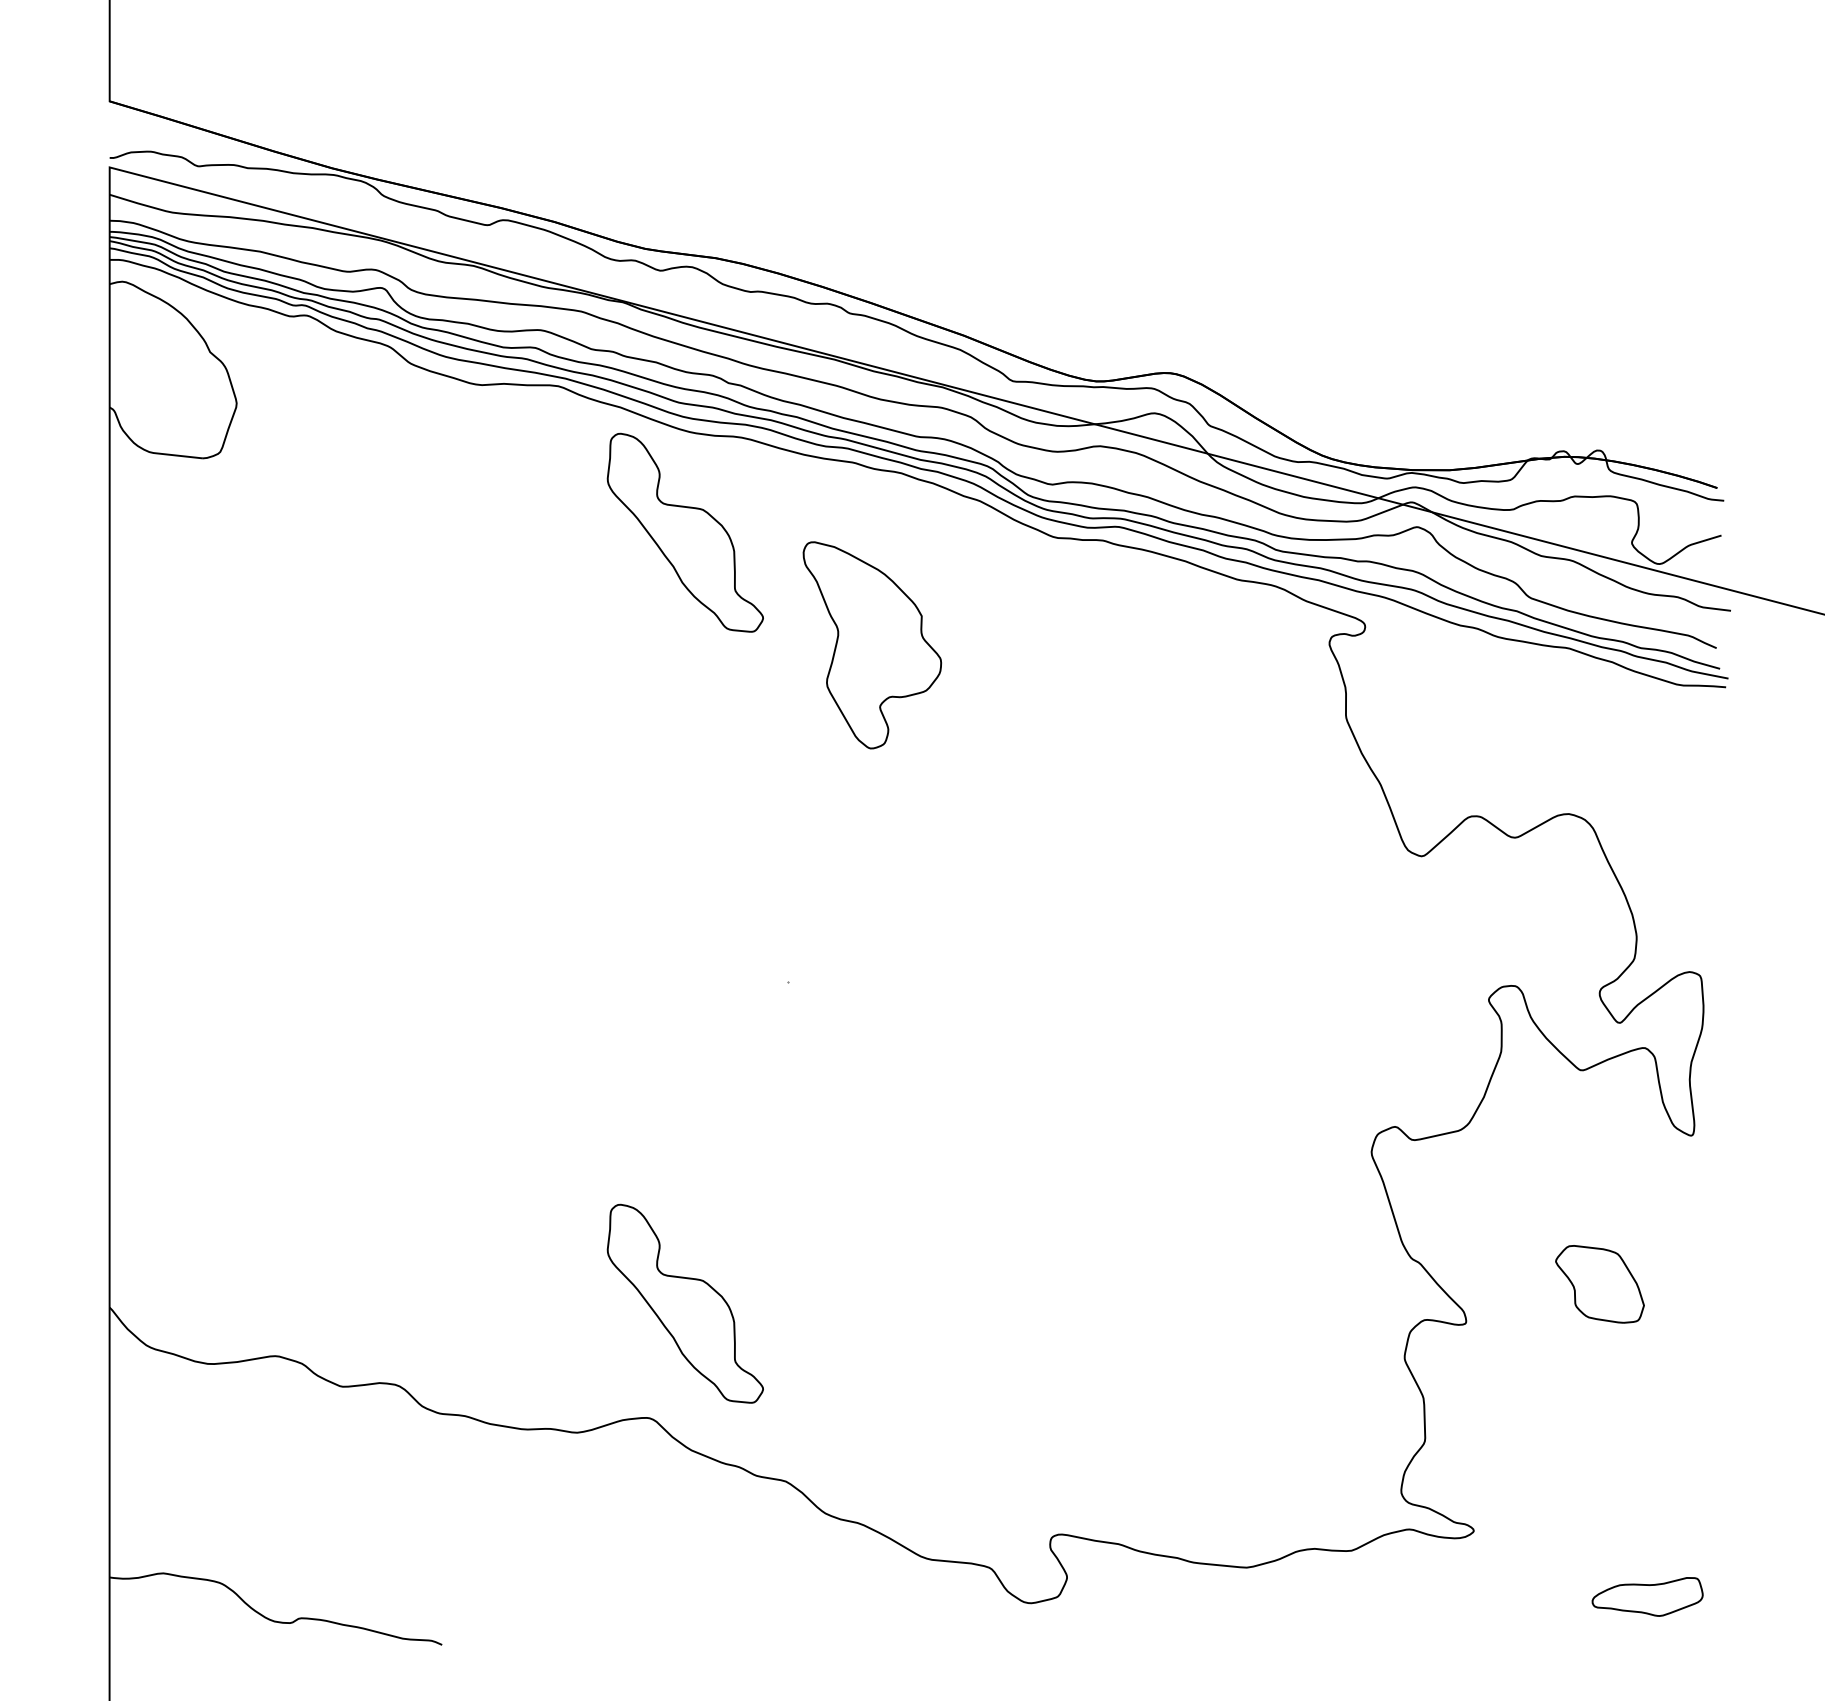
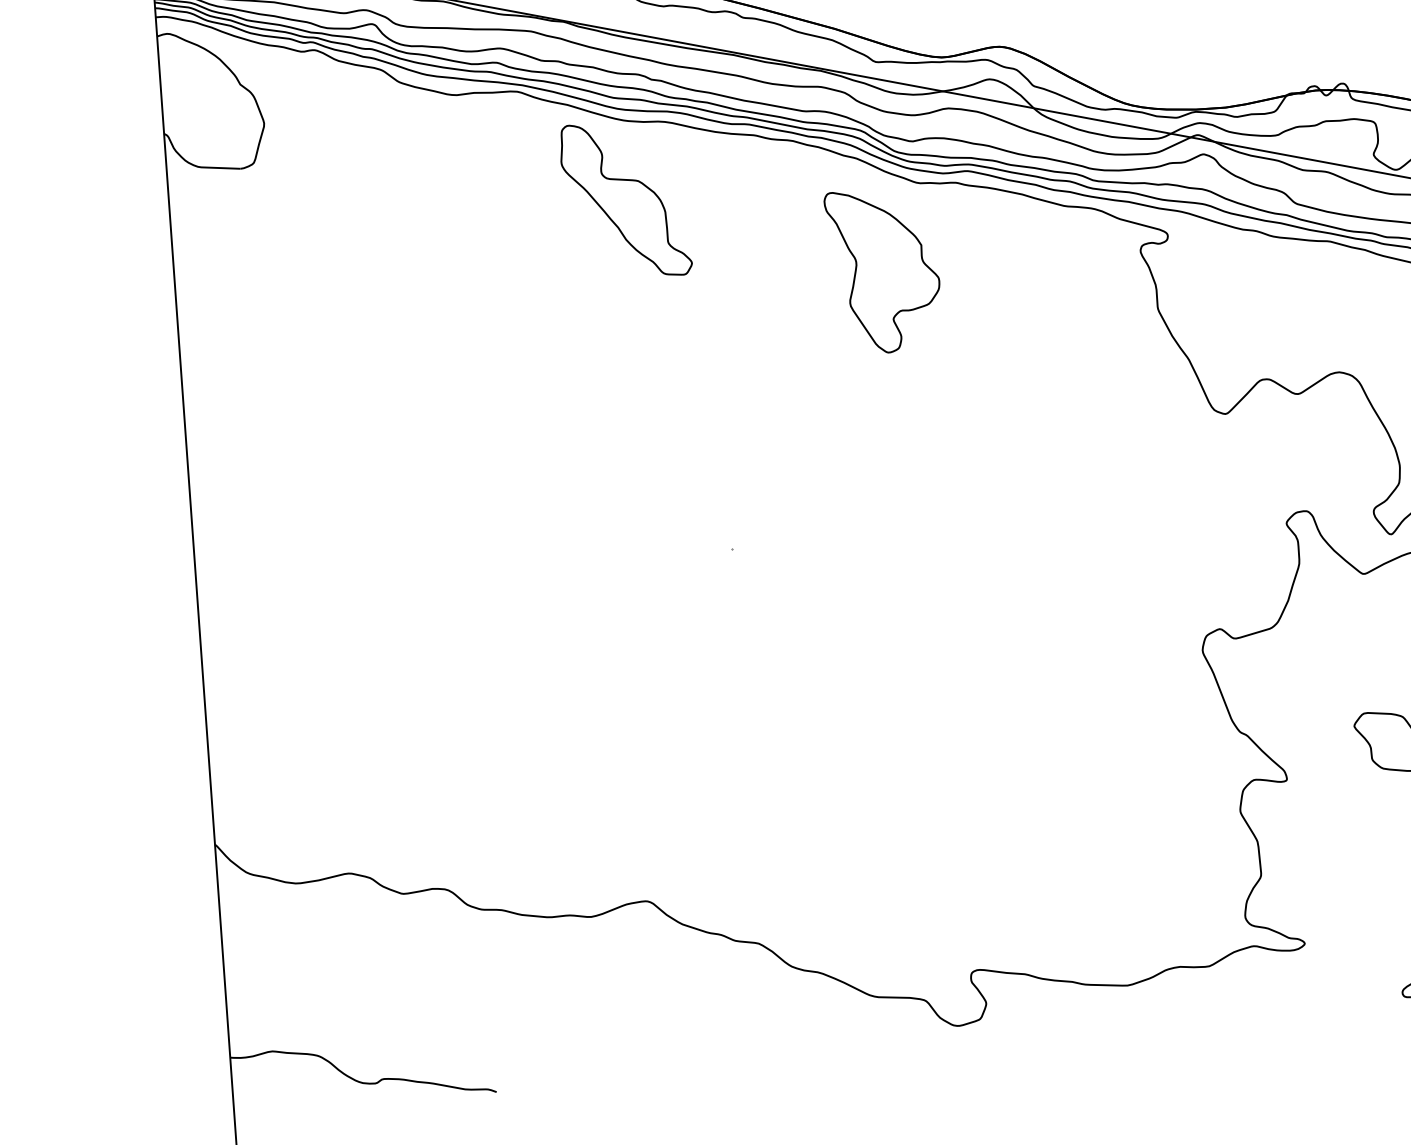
part: (872, 645) -> (884, 271), moved
part: (684, 1303) -> (668, 808), removed

